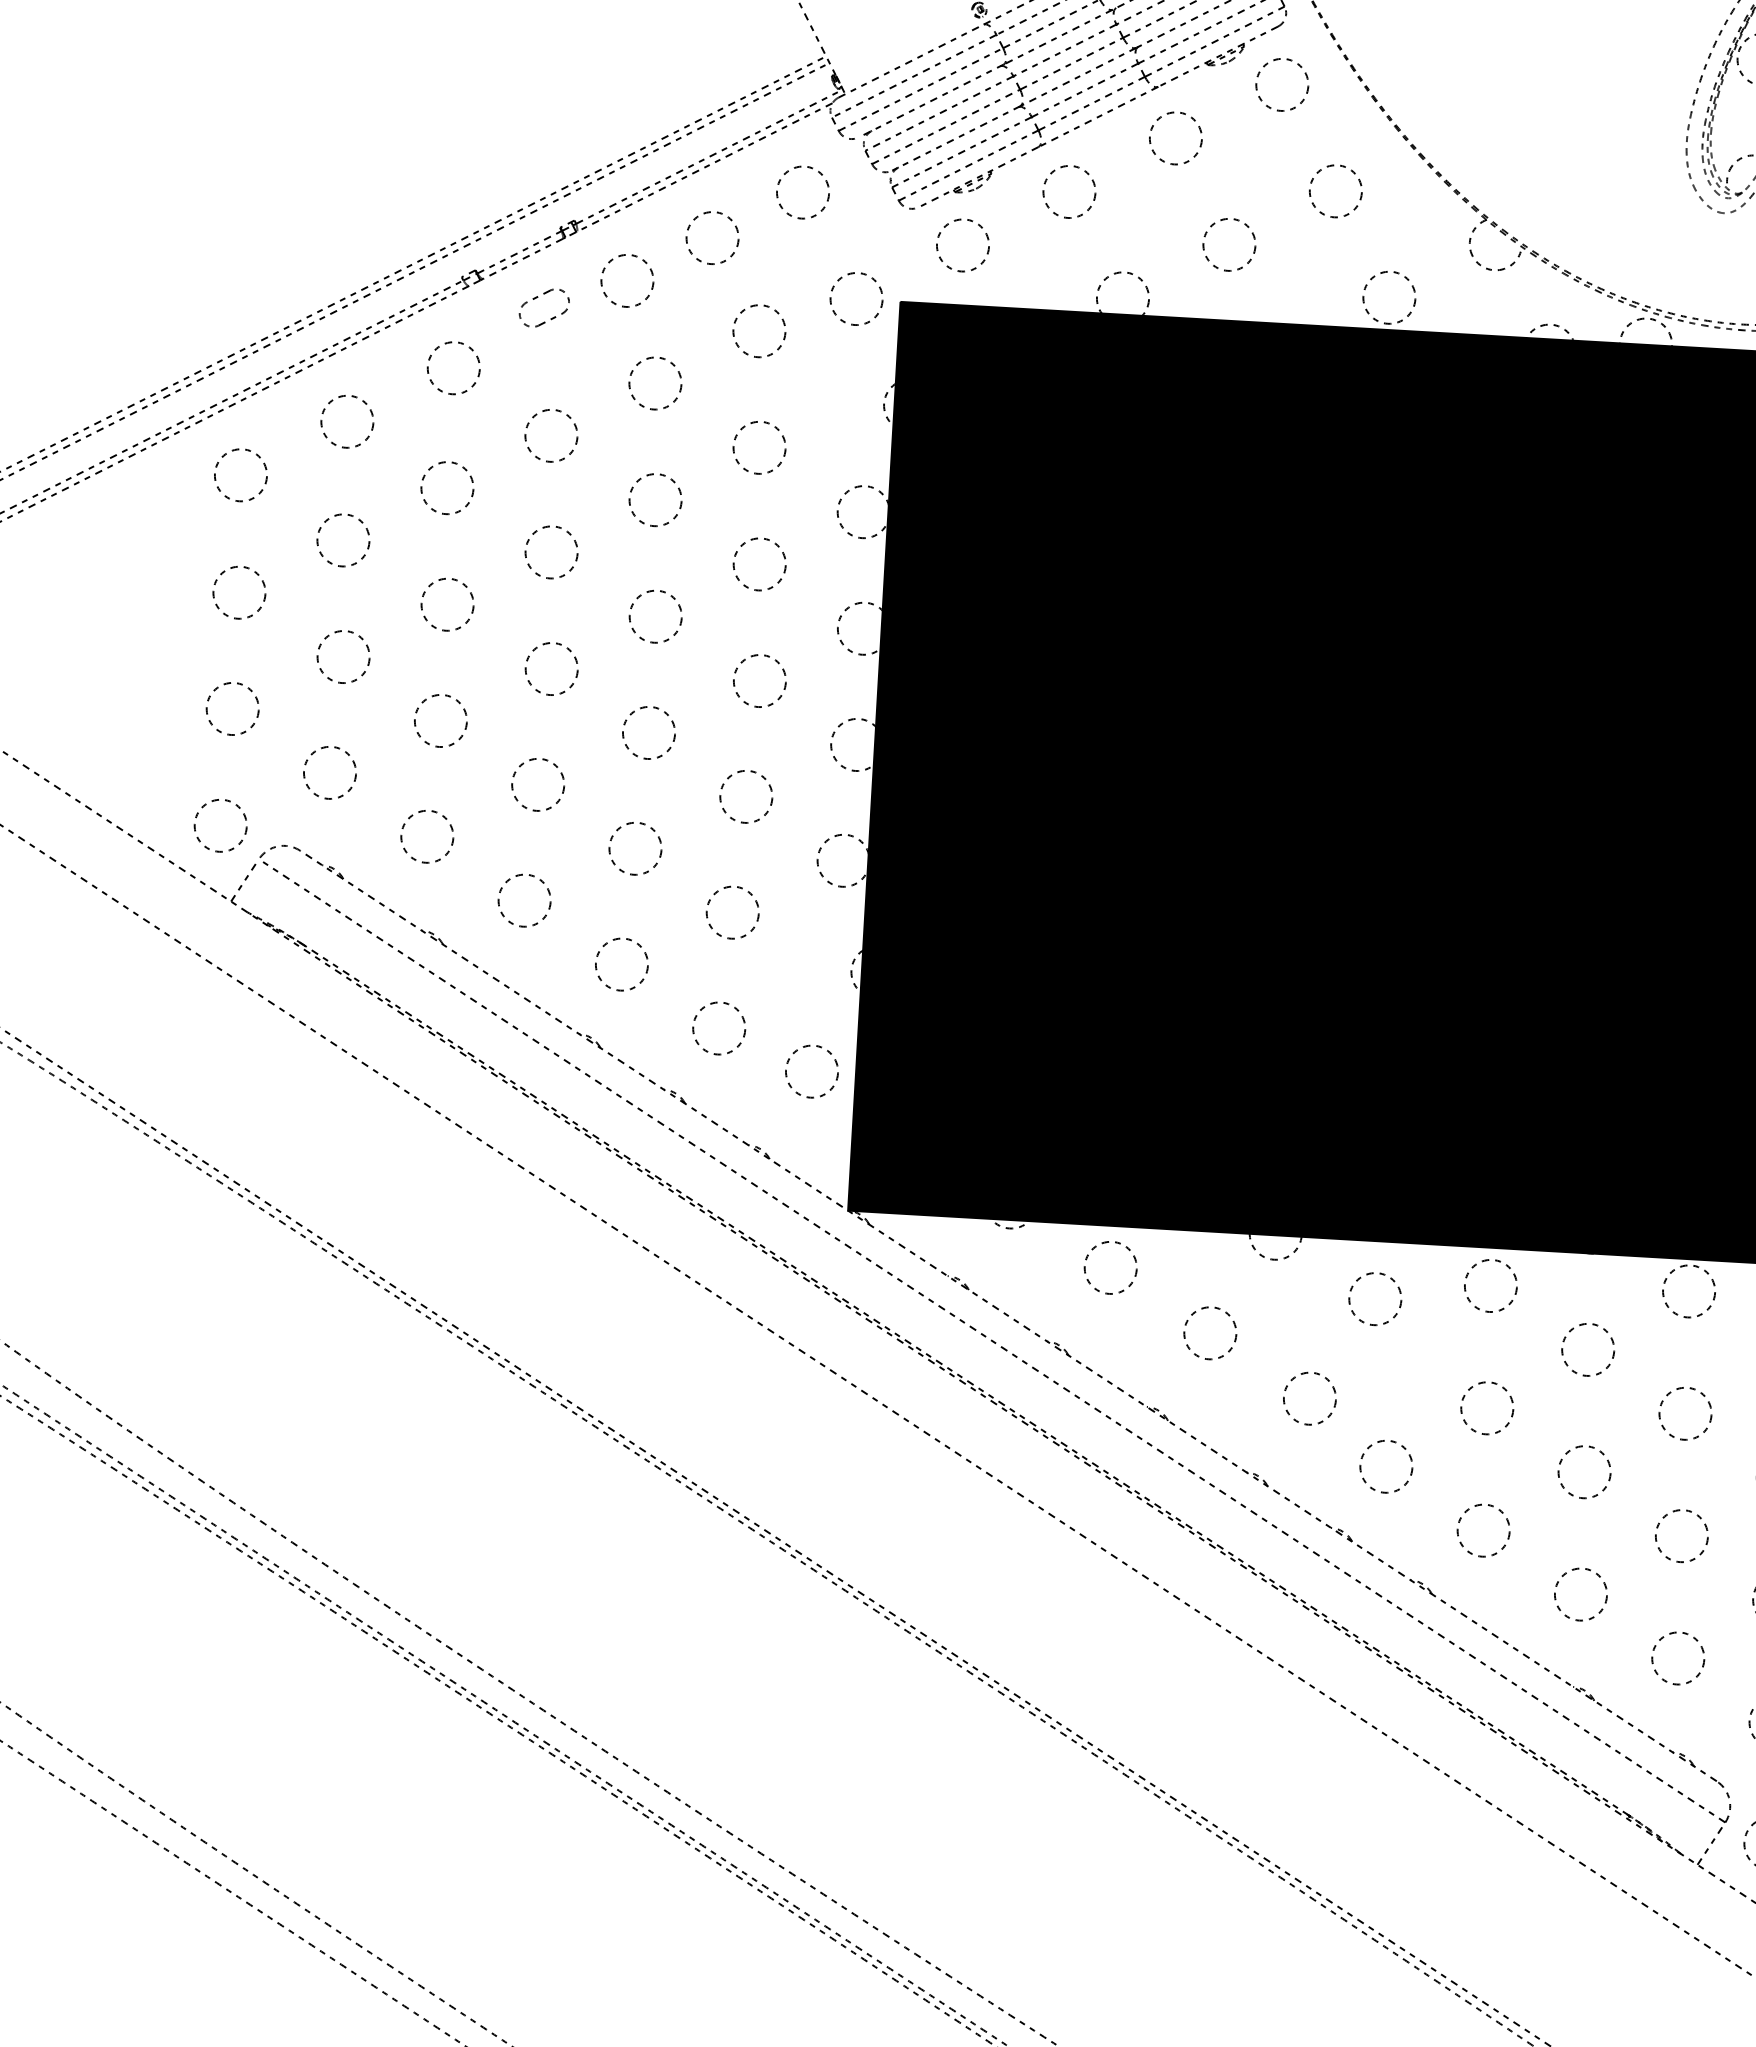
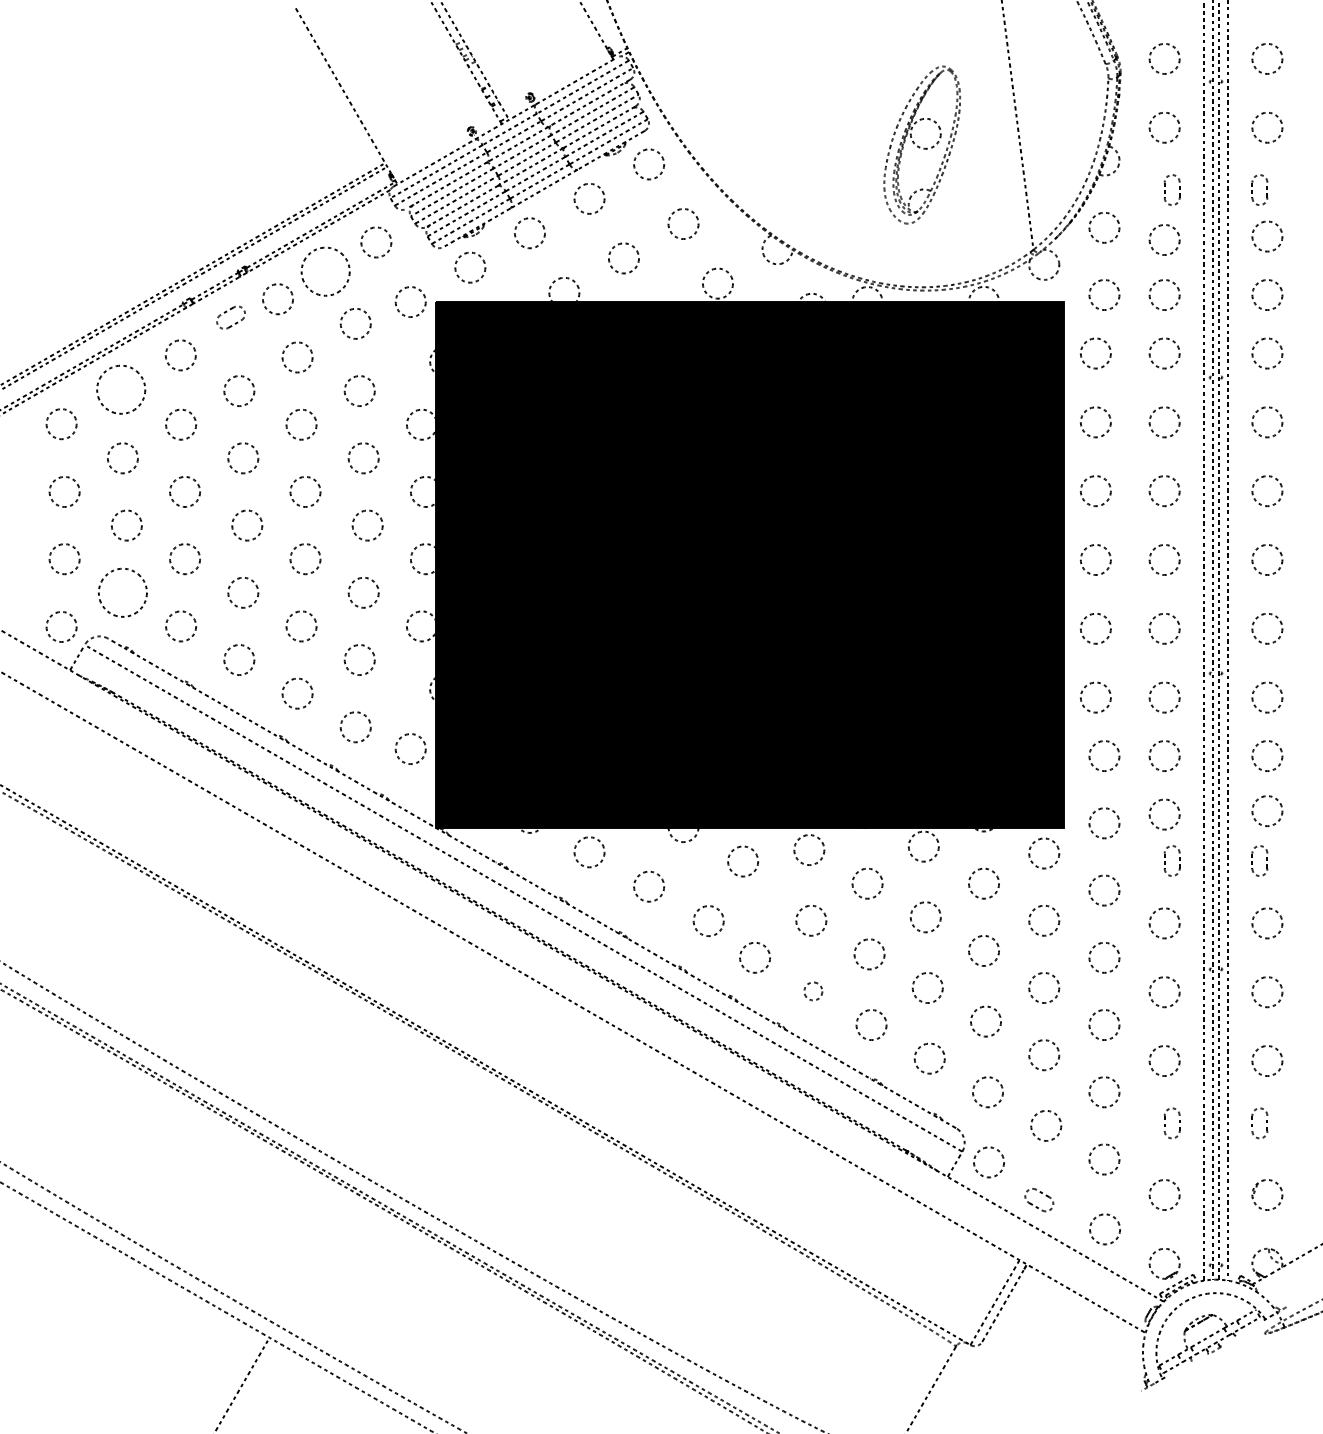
circle: (712, 237) -> (325, 271), size x1.6
circle: (347, 421) -> (121, 389), size x1.6
circle: (329, 772) -> (122, 592), size x1.6
circle: (1483, 1530) -> (813, 991), size x0.6

